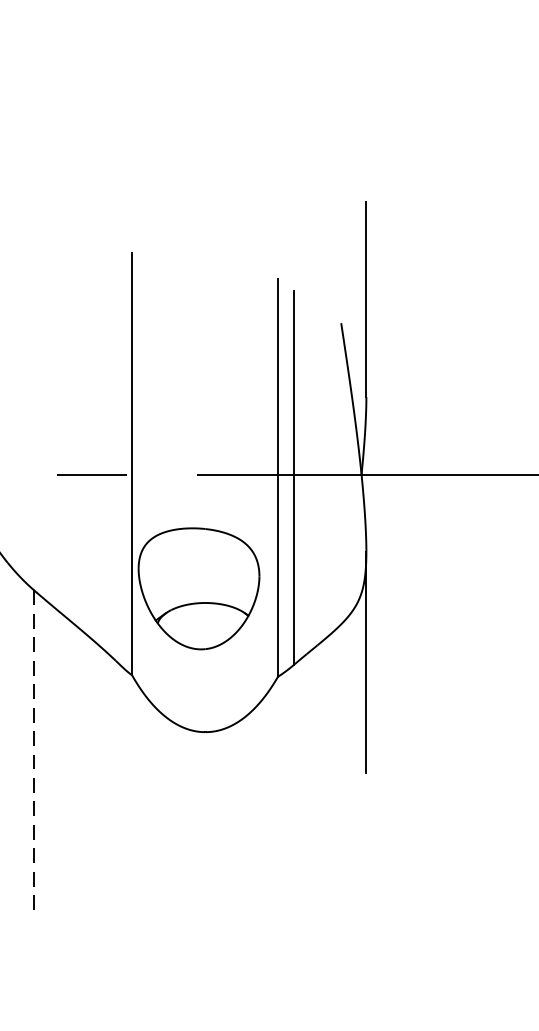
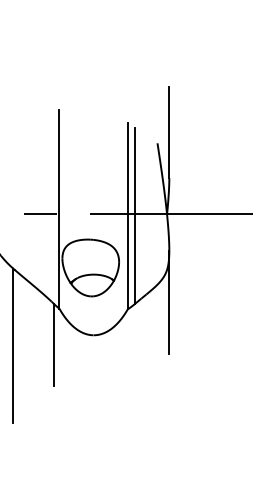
line: (121, 753) -> (54, 345), added
line: (34, 756) -> (13, 346), dashed -> solid

